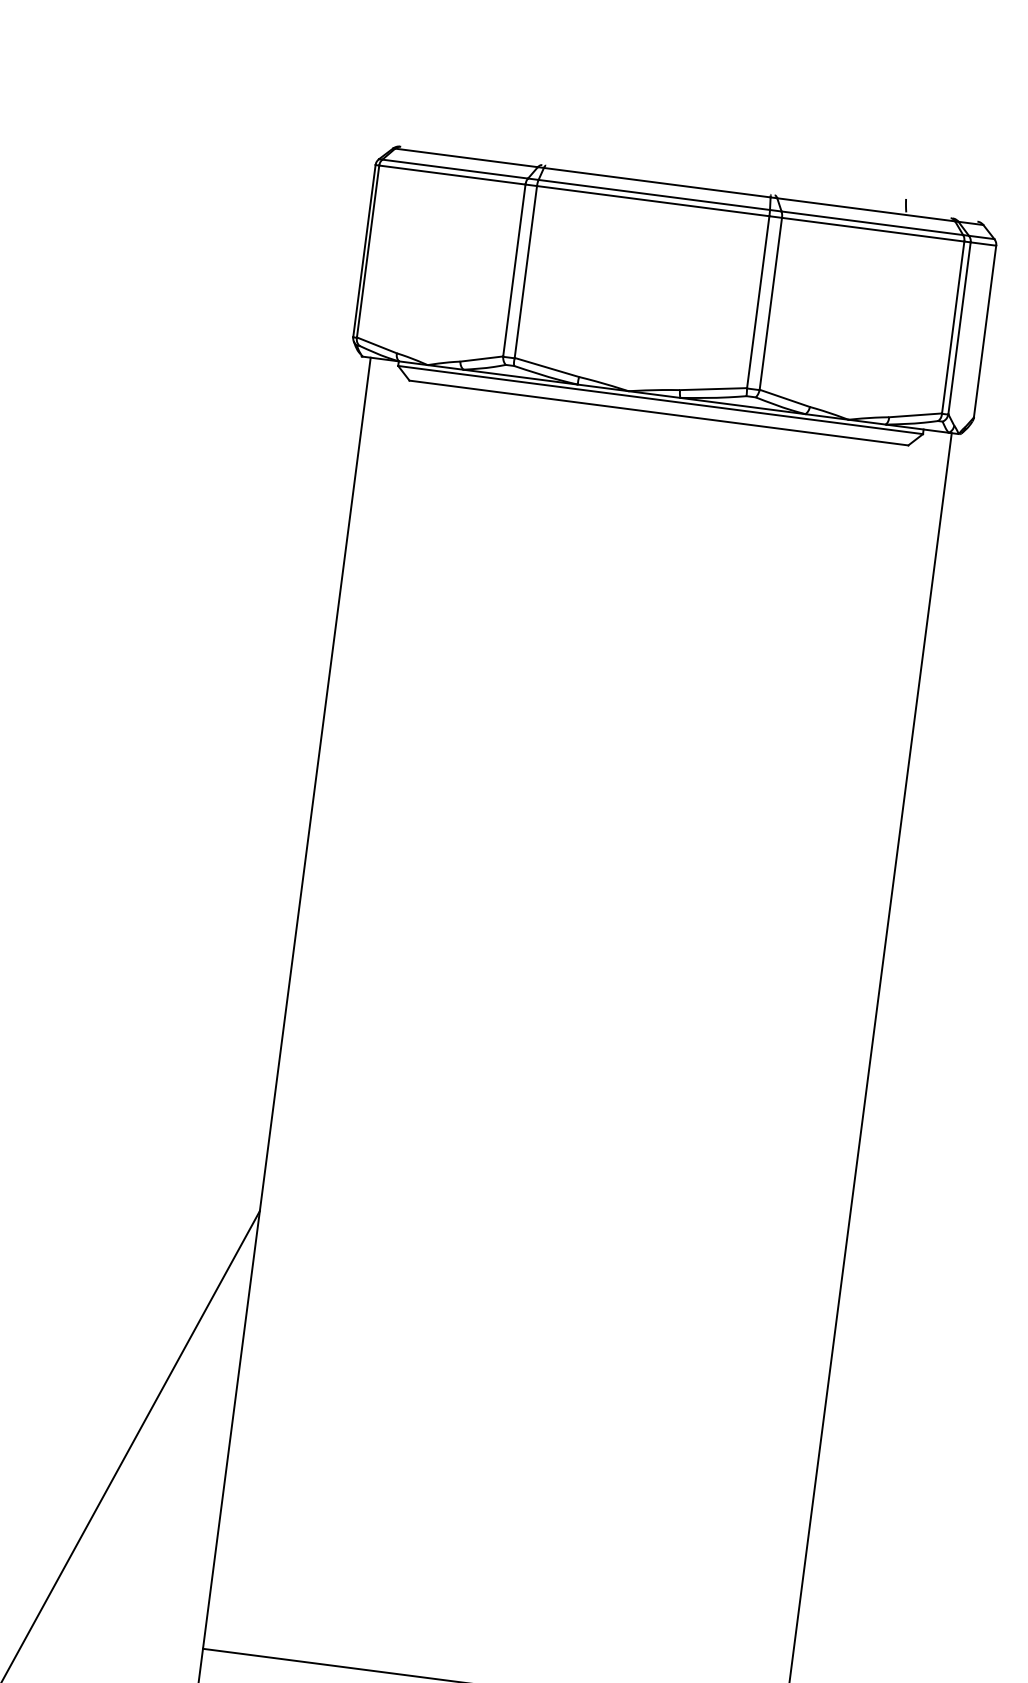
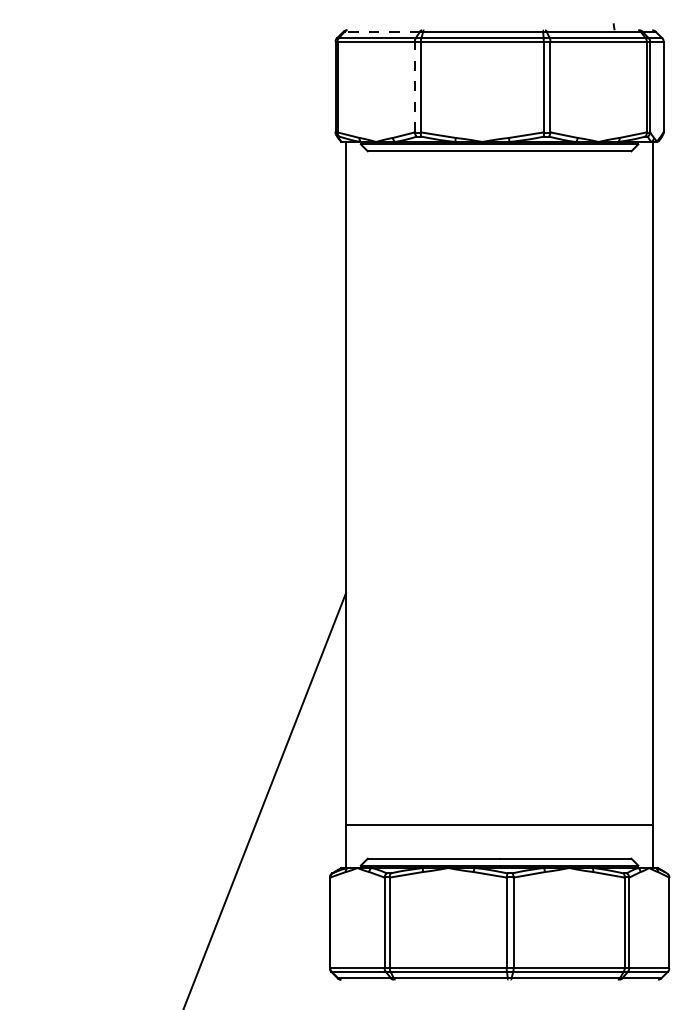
line: (466, 157) -> (382, 31), solid -> dashed
line: (513, 269) -> (414, 86), solid -> dashed

